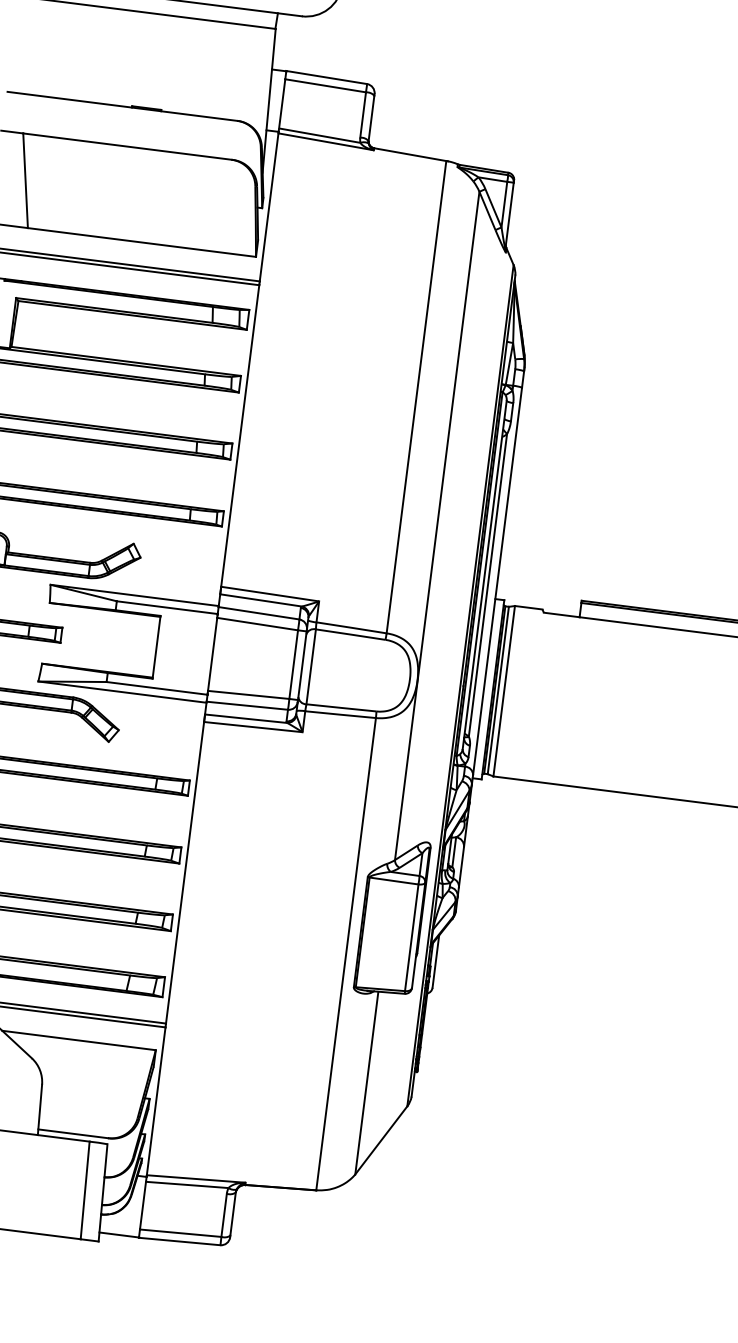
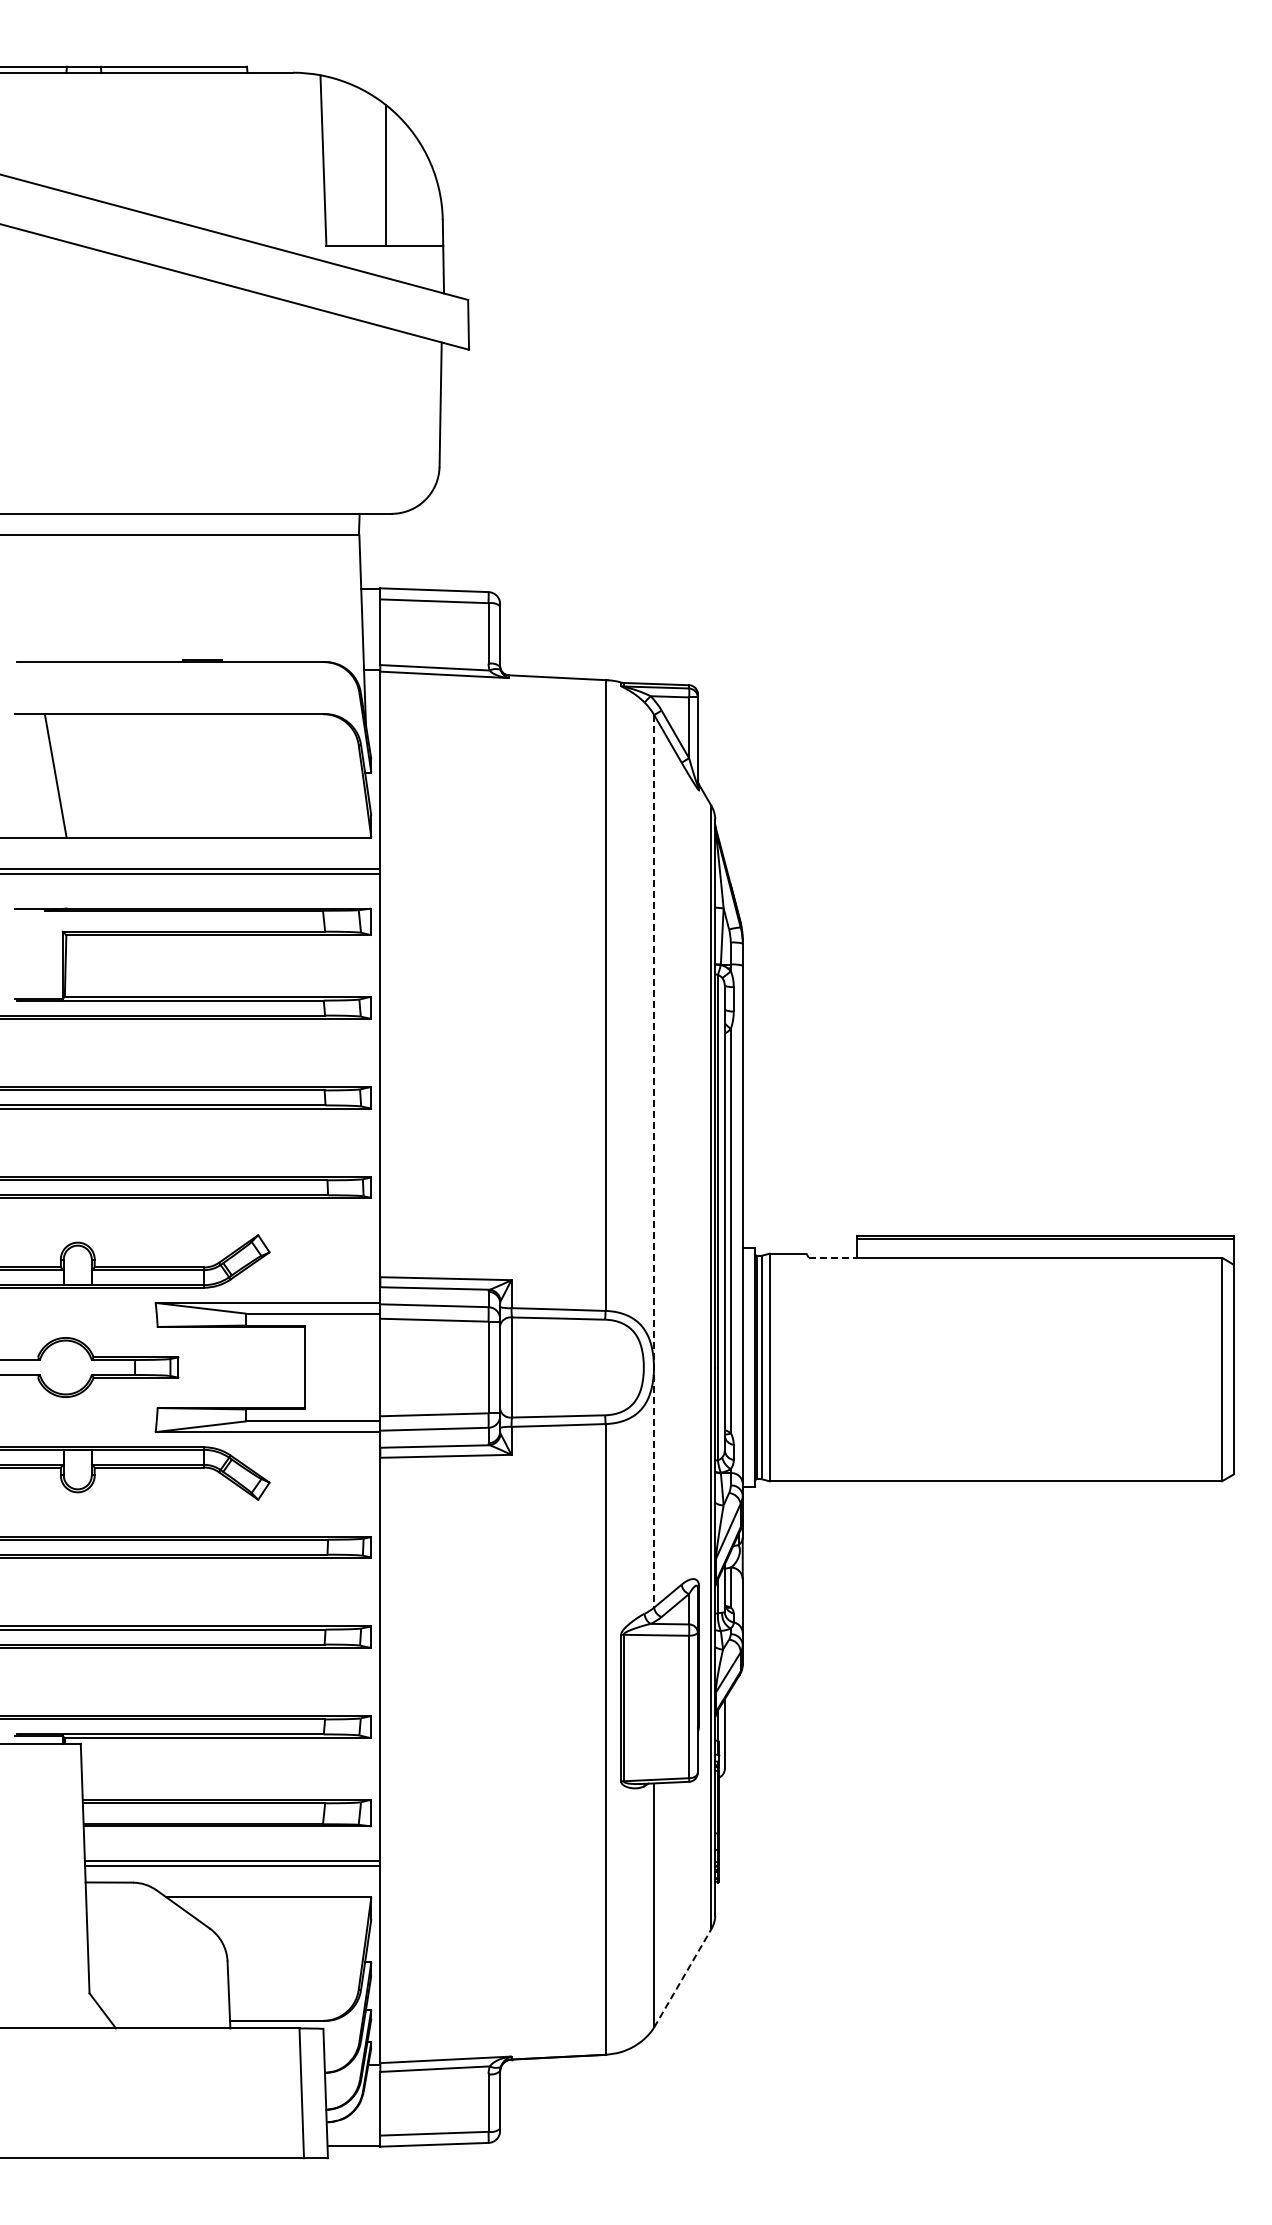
line: (437, 526) -> (654, 1161), solid -> dashed
line: (561, 614) -> (832, 1257), solid -> dashed
line: (381, 1140) -> (682, 1978), solid -> dashed

